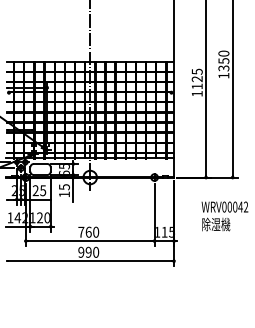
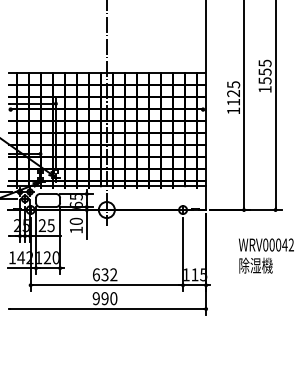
text: (223, 60) -> (264, 71), 1350 -> 1555
text: (64, 187) -> (76, 221), 15 -> 10
text: (88, 231) -> (104, 273), 760 -> 632

